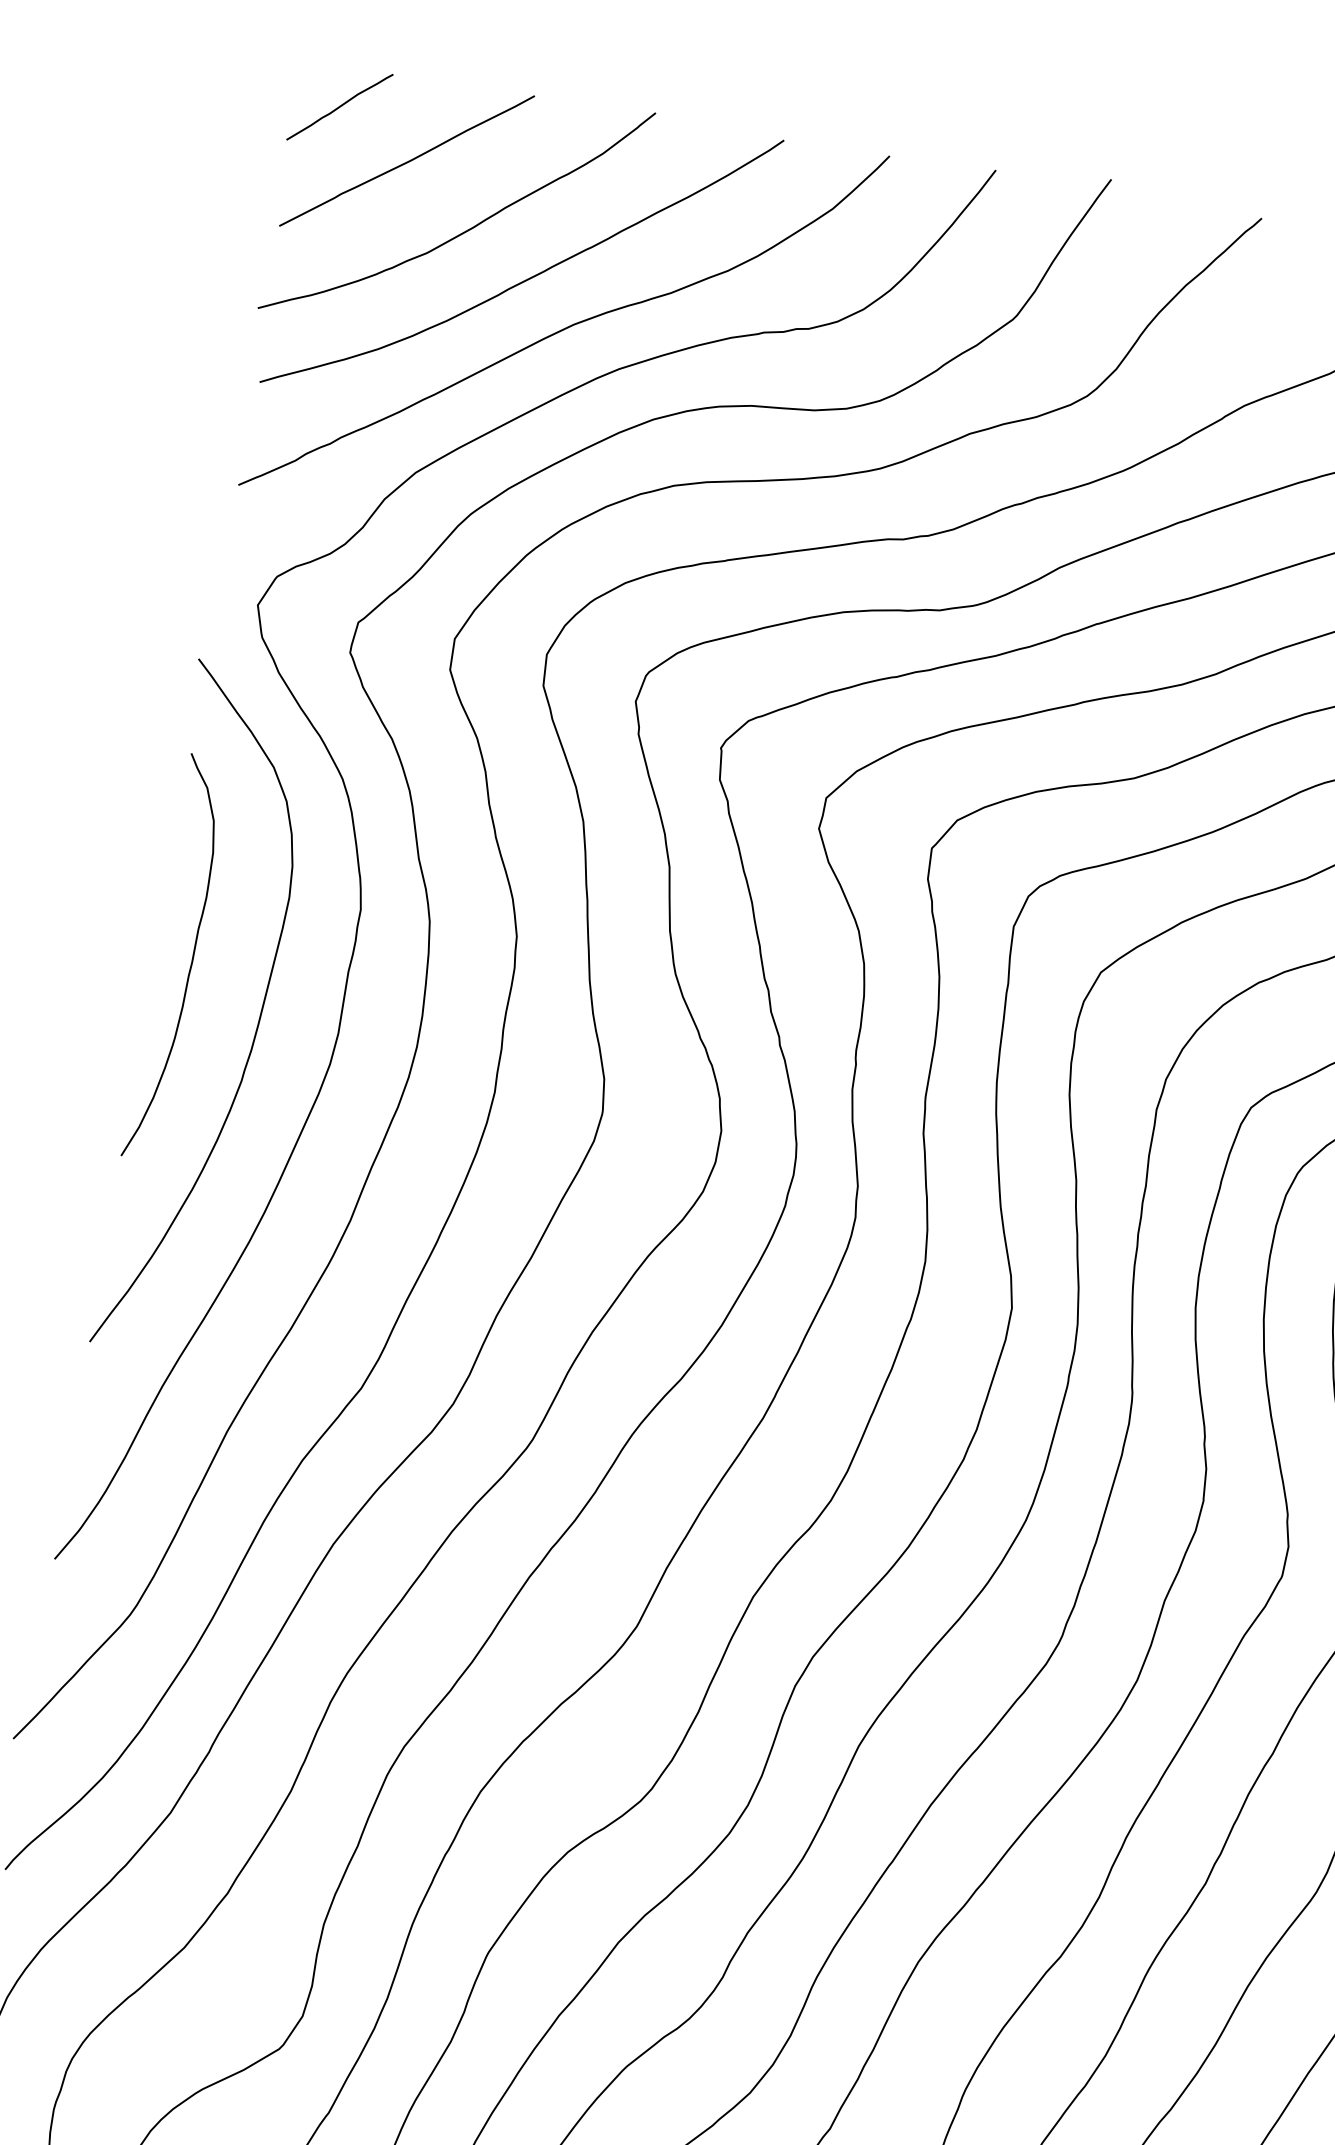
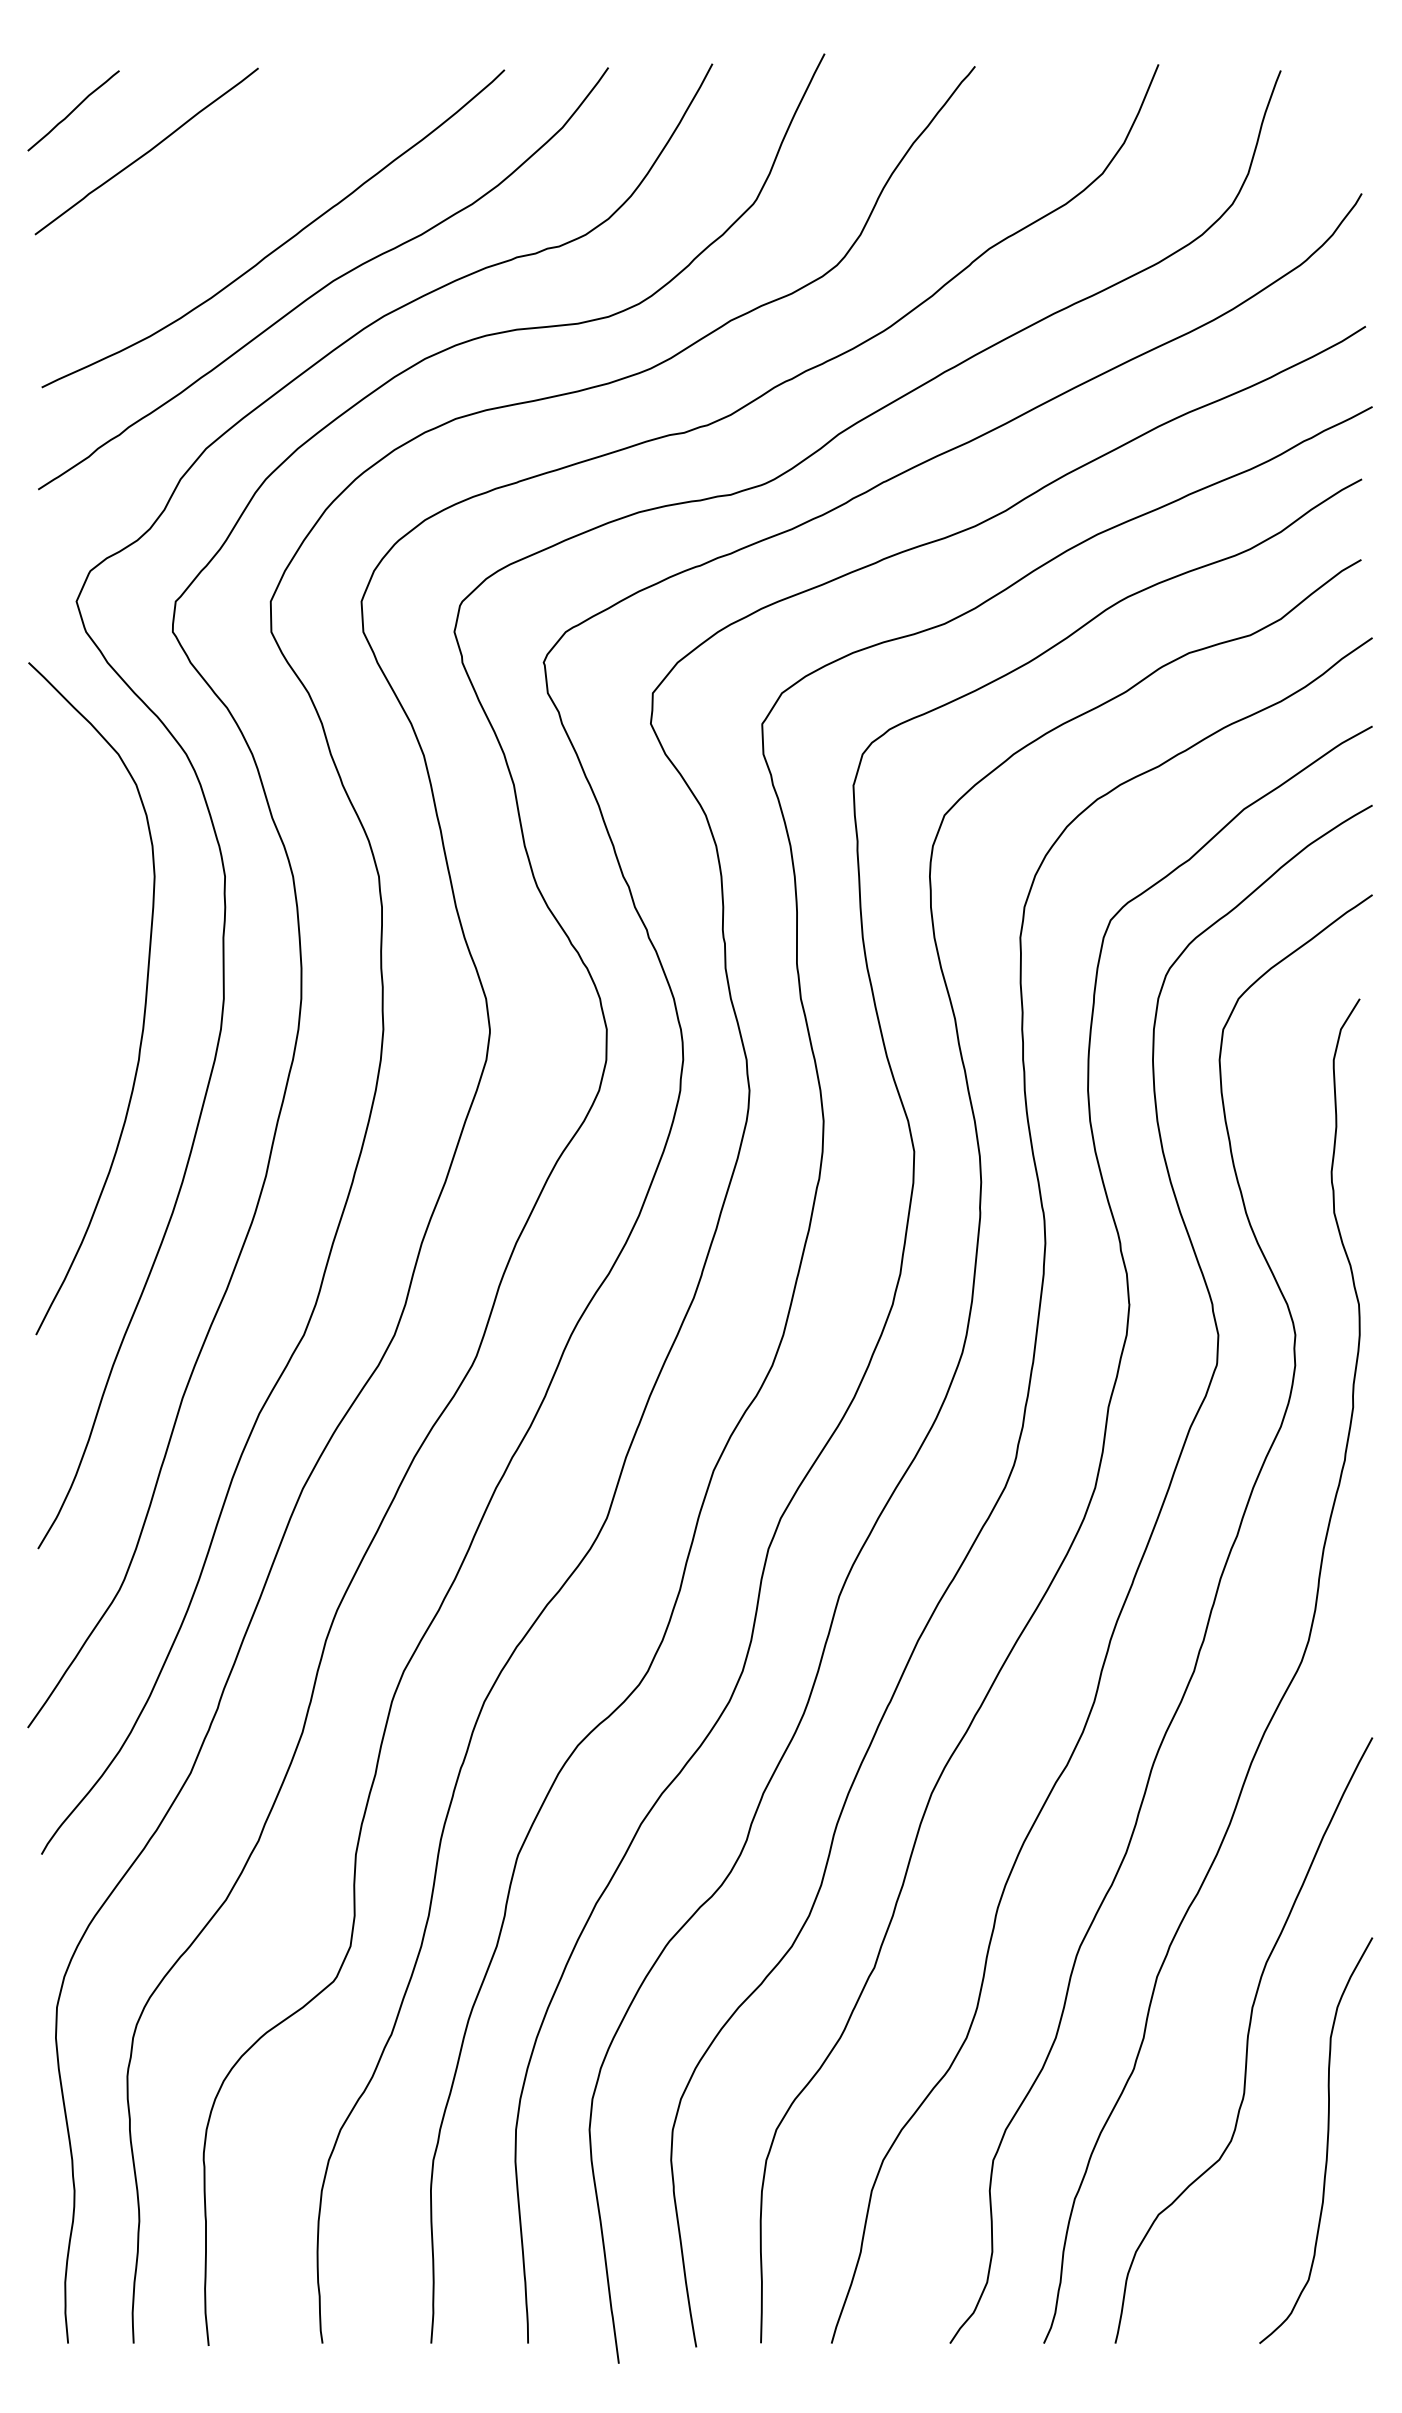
curve: (468, 228) -> (216, 206), removed
curve: (191, 960) -> (71, 952), removed

